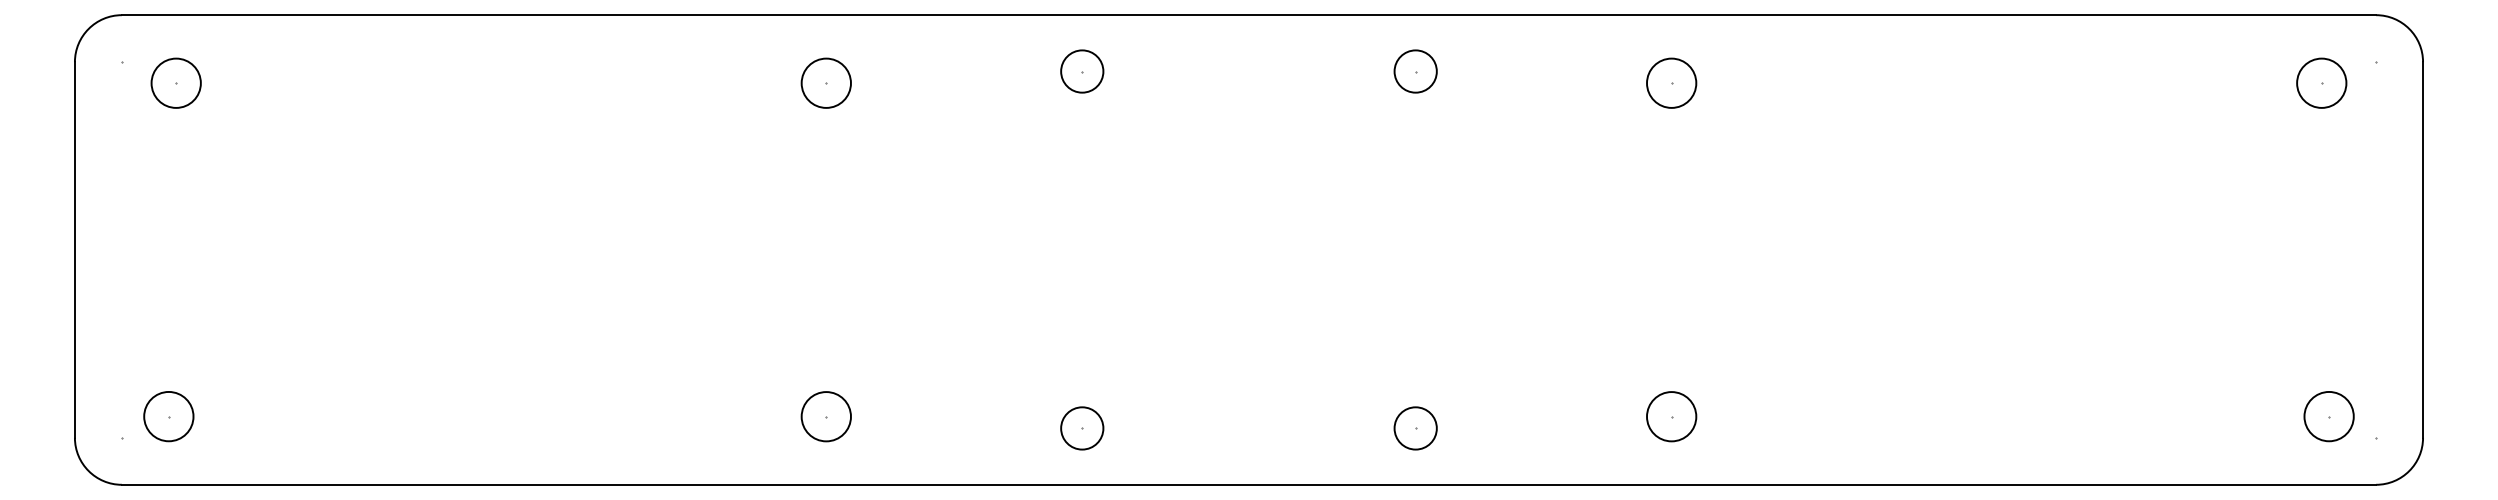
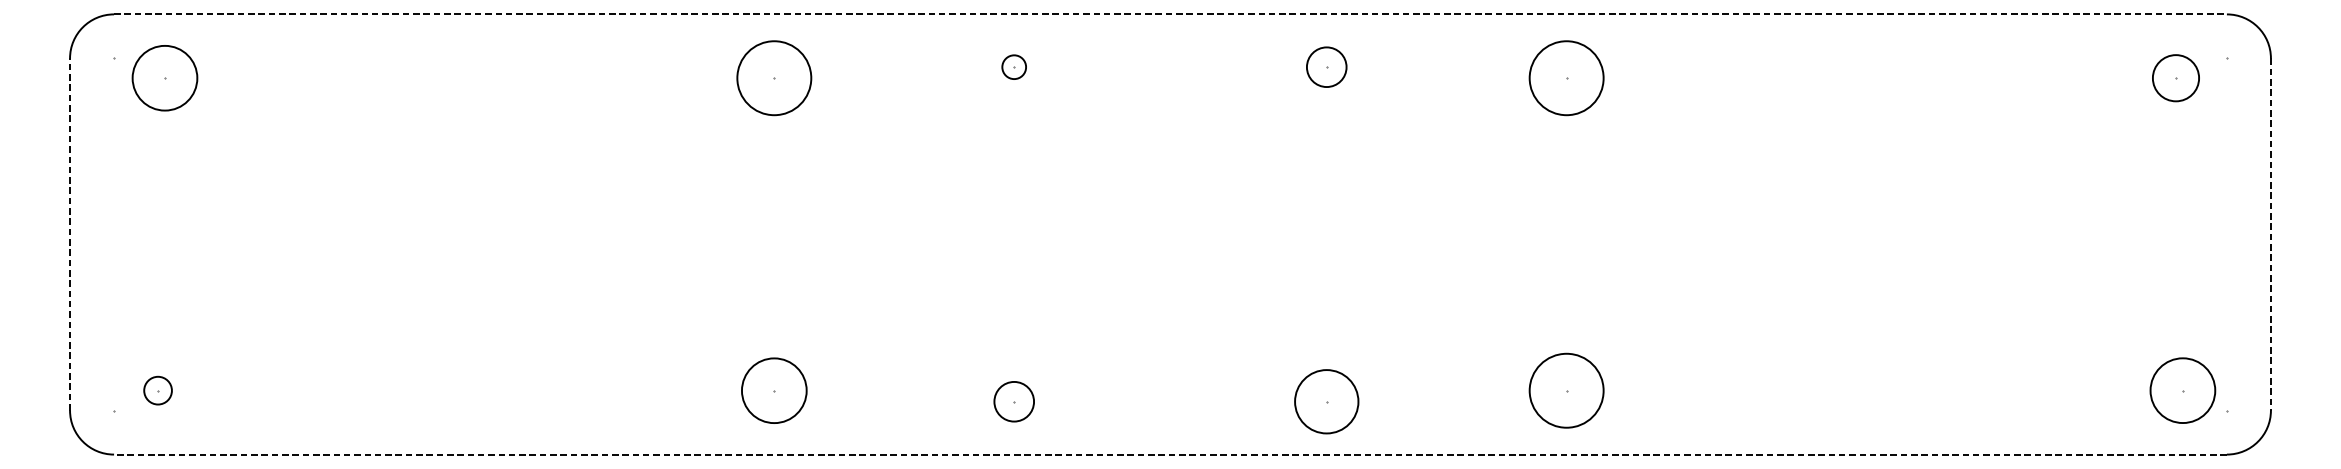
line: (1249, 15) -> (1170, 14), solid -> dashed
circle: (1082, 71) -> (1014, 67), size x0.6
circle: (175, 82) -> (164, 77), size x1.4
circle: (825, 82) -> (773, 77), size x1.6
circle: (1671, 82) -> (1566, 77), size x1.6
line: (74, 250) -> (69, 234), solid -> dashed
line: (2423, 250) -> (2271, 234), solid -> dashed
circle: (168, 416) -> (157, 390), size x0.6
circle: (825, 416) -> (773, 390), size x1.4
circle: (1671, 416) -> (1566, 390), size x1.6
circle: (2328, 416) -> (2182, 390), size x1.4
circle: (1415, 428) -> (1326, 401), size x1.6
line: (1248, 484) -> (1170, 454), solid -> dashed

